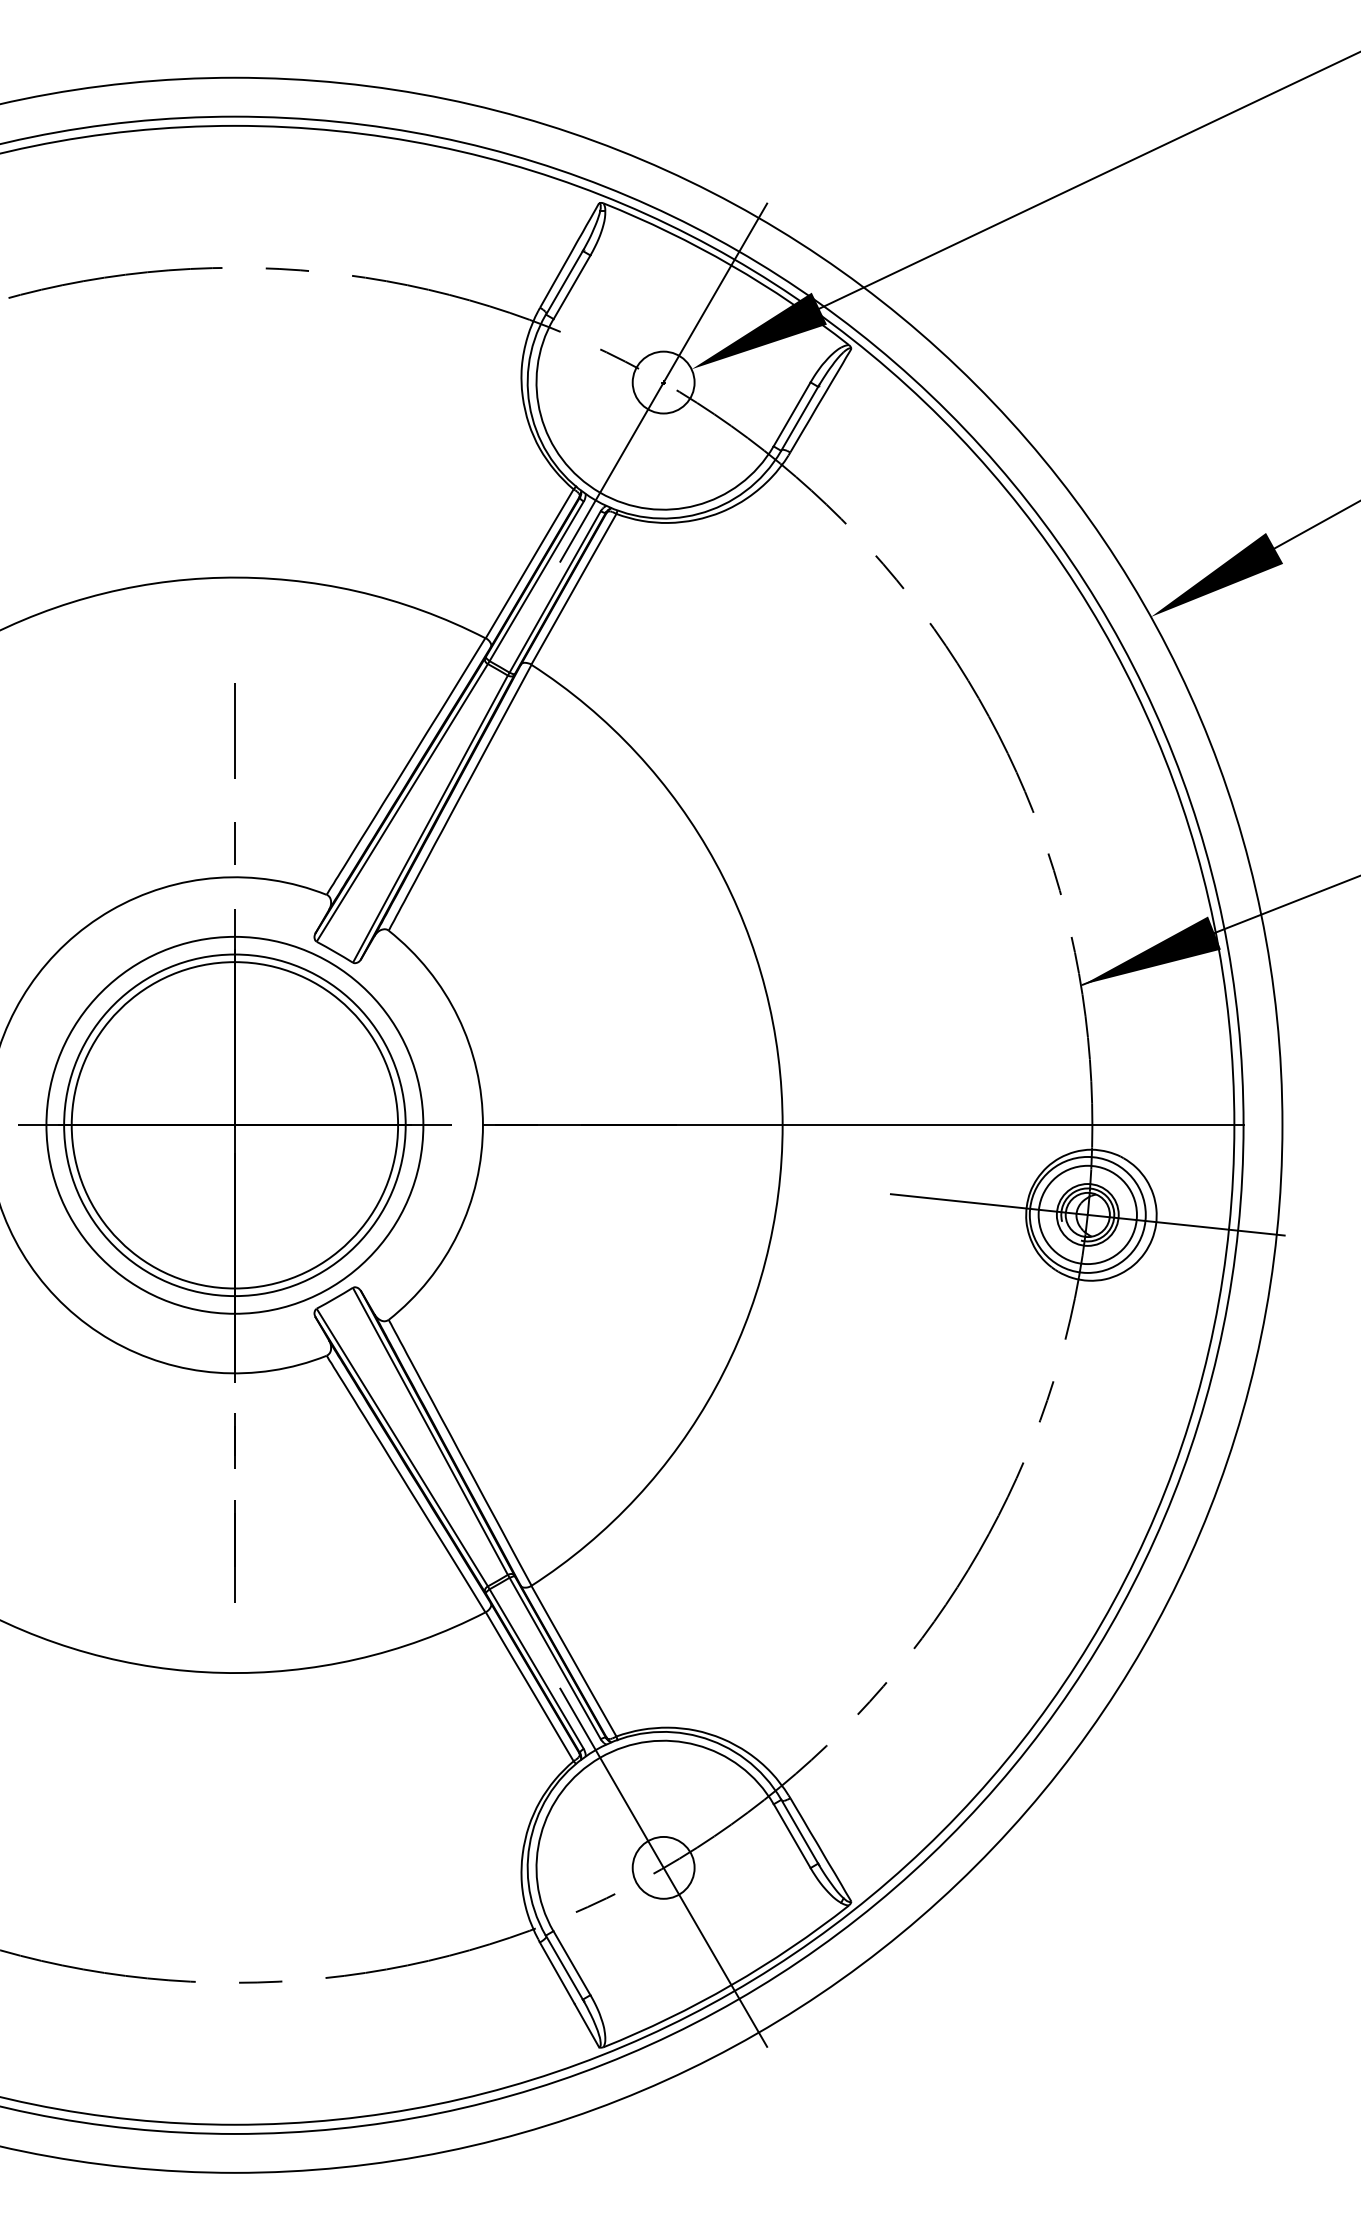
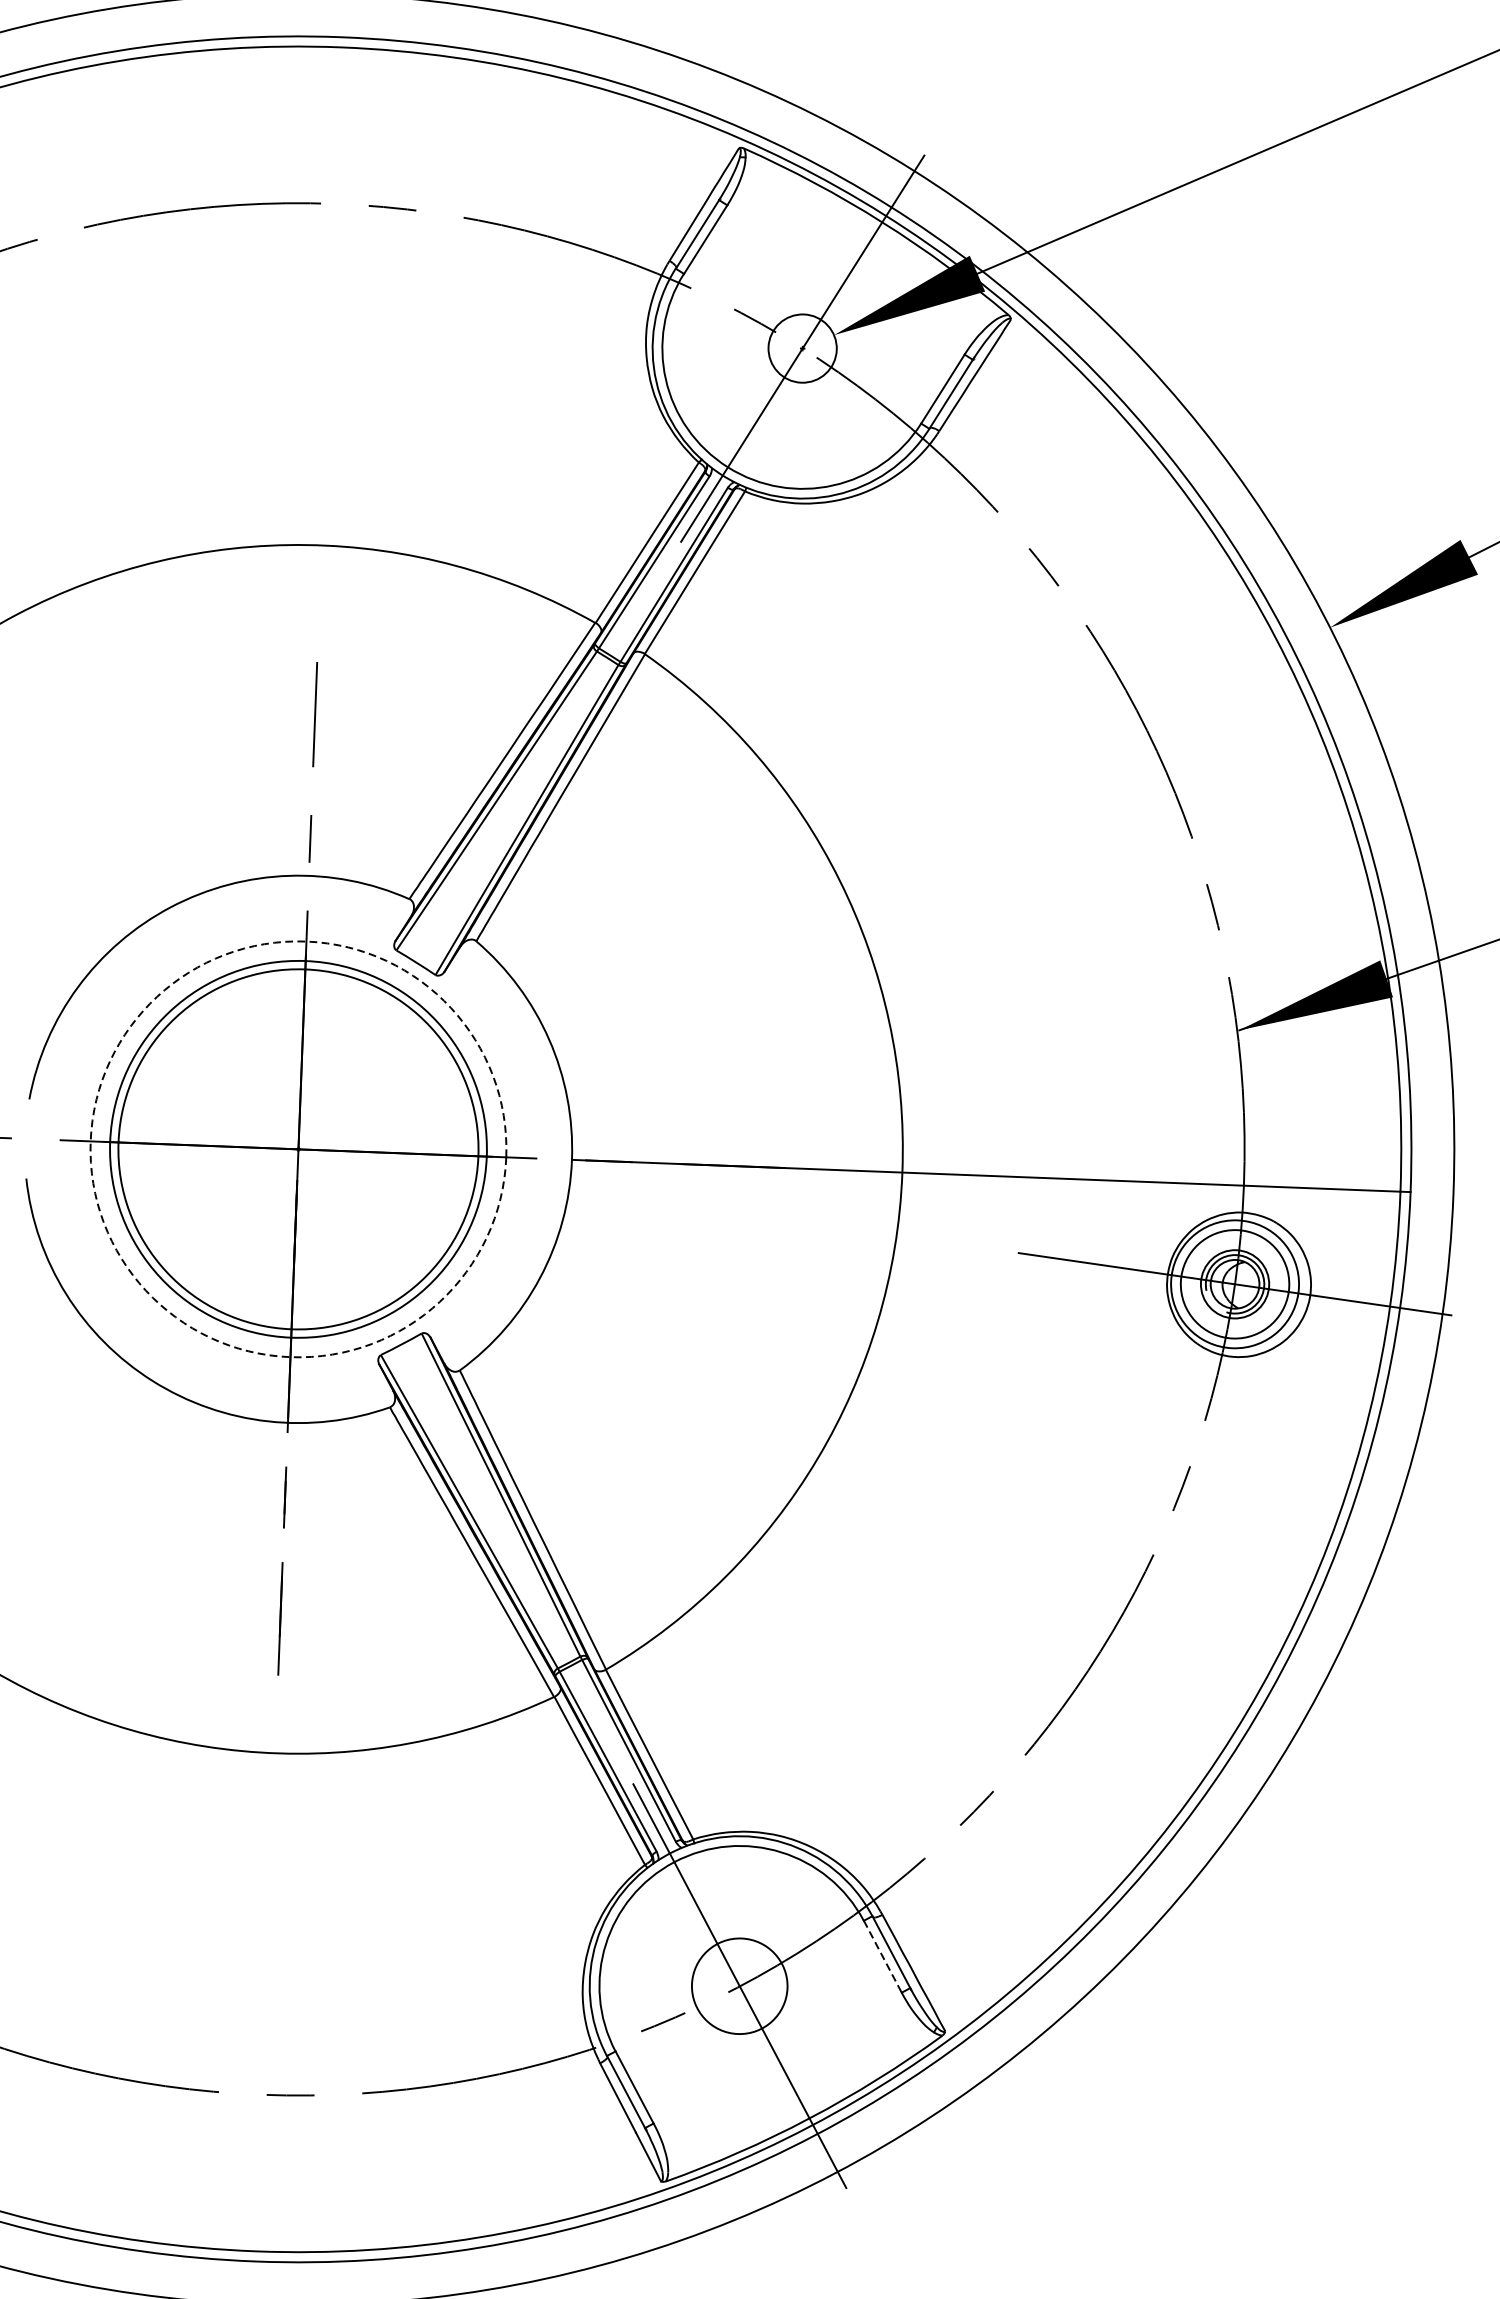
circle: (234, 1124) -> (298, 1148), solid -> dashed
line: (792, 1836) -> (883, 1957), solid -> dashed
circle: (663, 1867) -> (739, 1985), size x1.4

